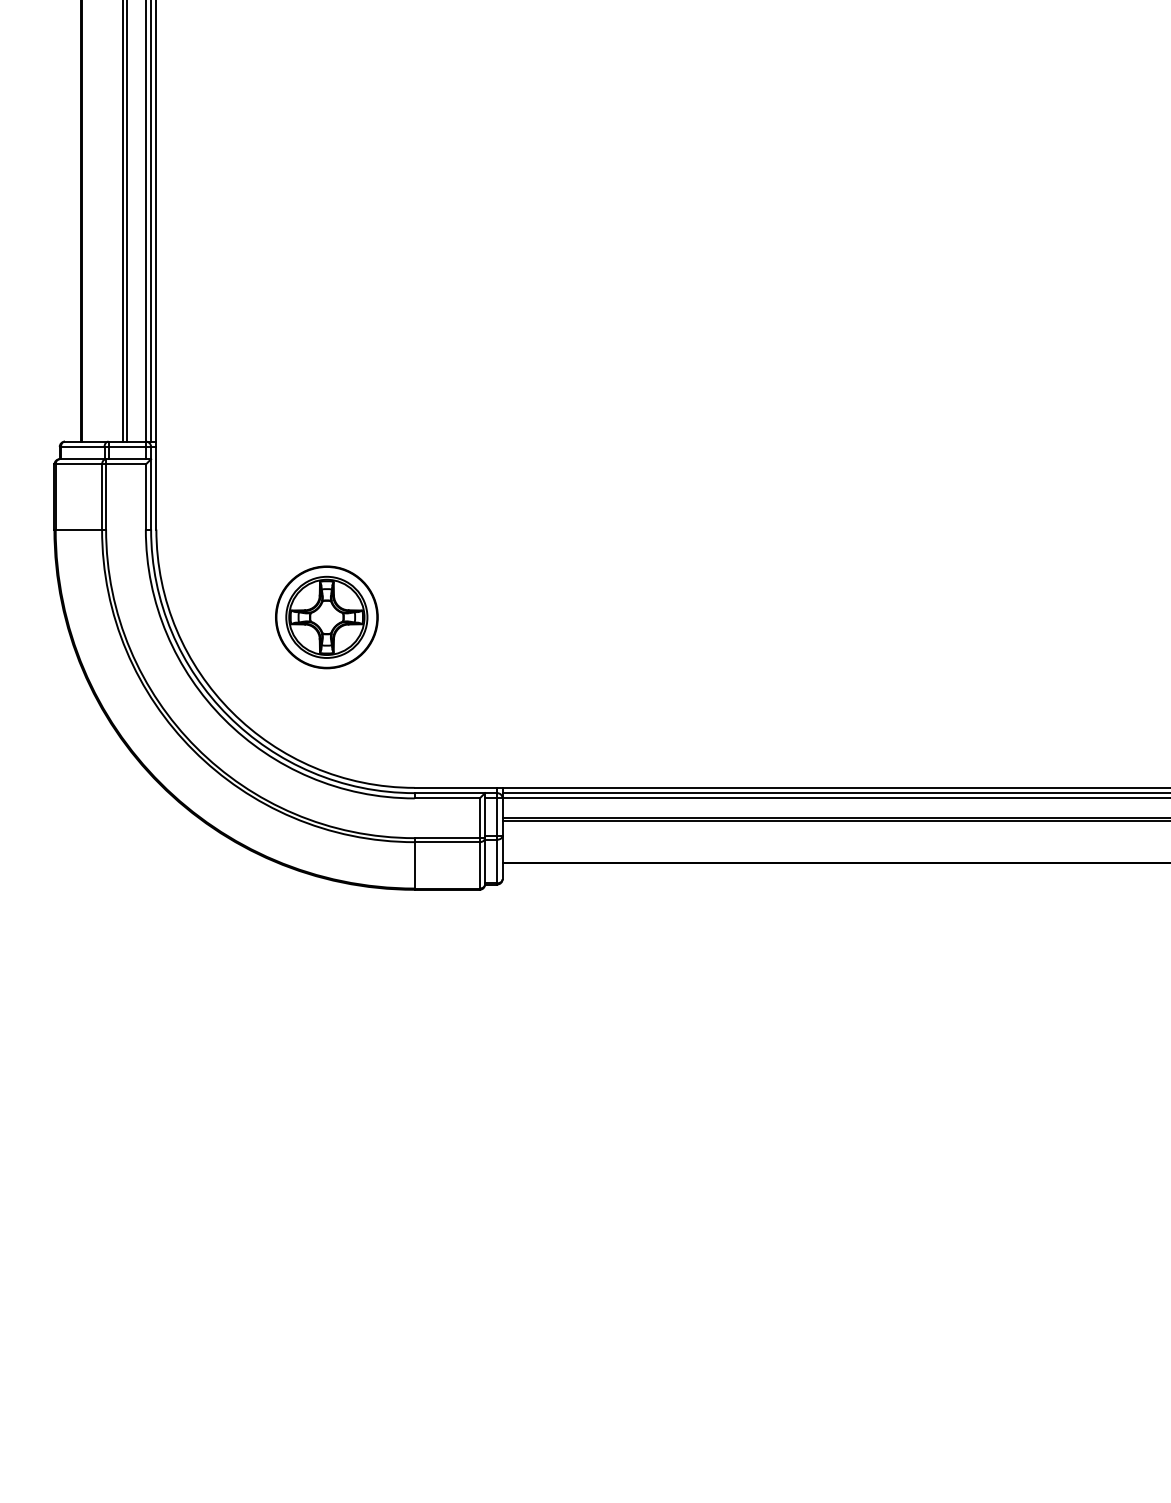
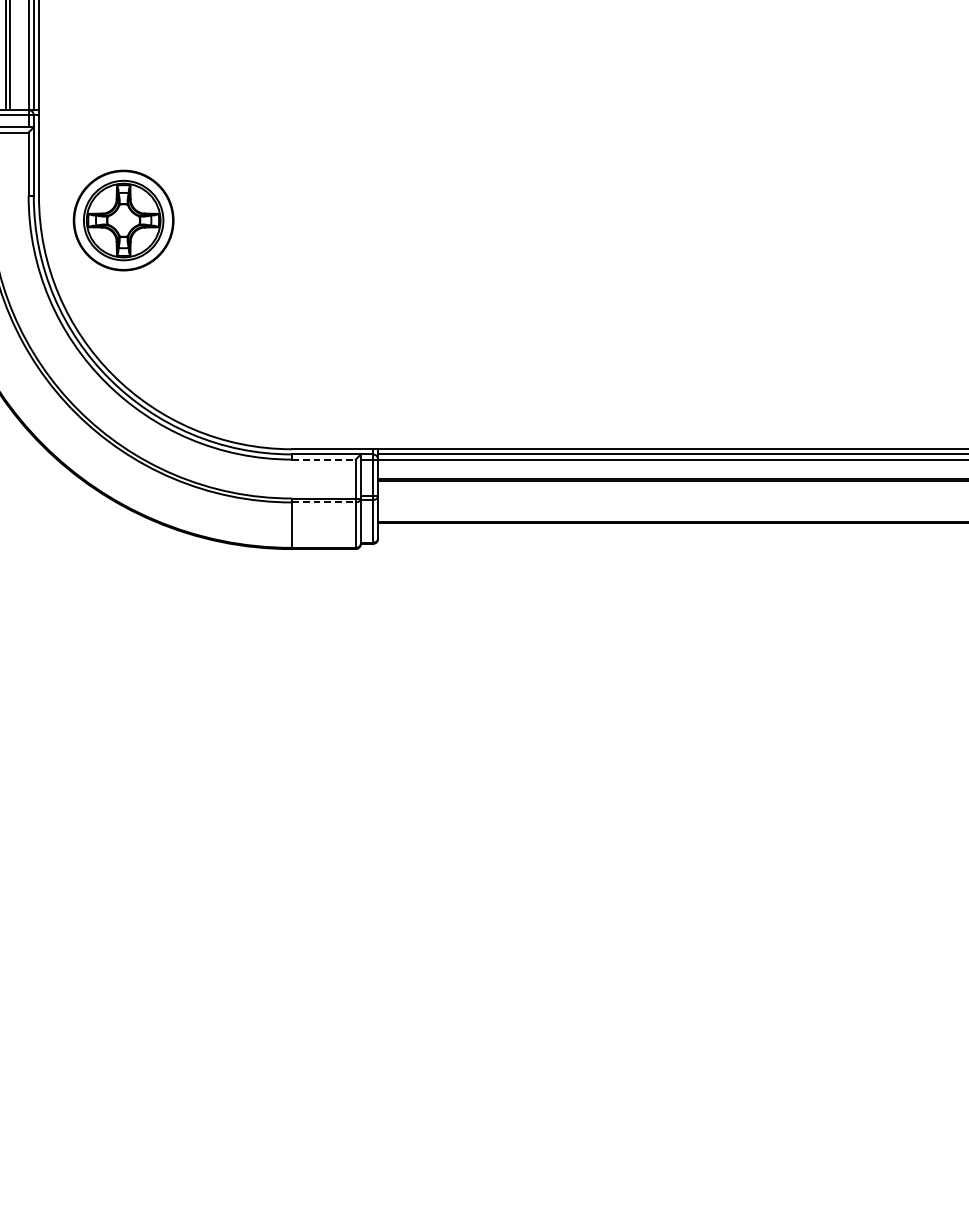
part: (326, 617) -> (123, 220), moved
line: (447, 798) -> (324, 459), solid -> dashed
line: (447, 842) -> (324, 502), solid -> dashed

